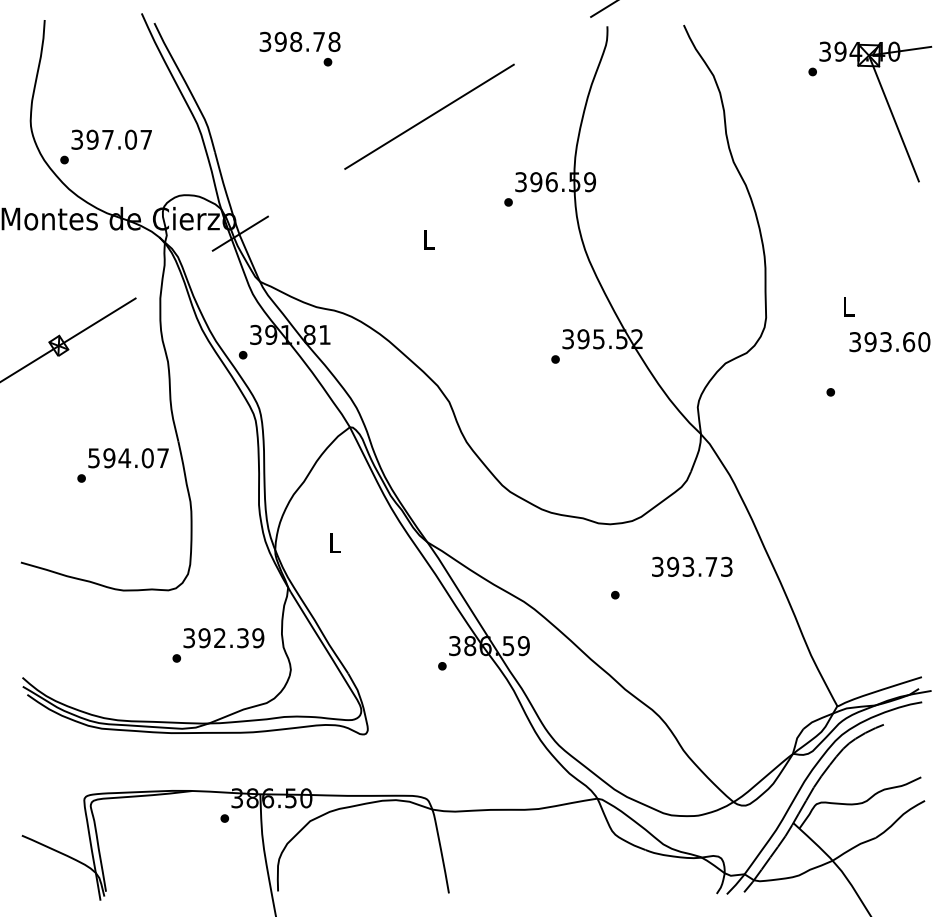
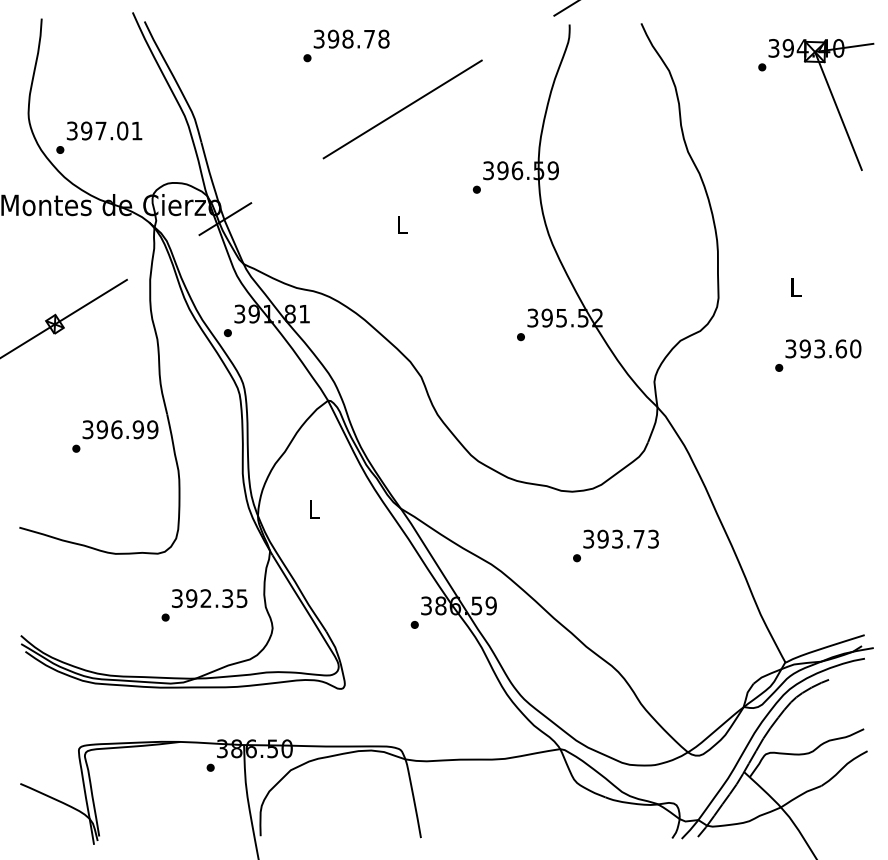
text: (299, 41) -> (351, 38), moved
text: (145, 139) -> (136, 130), 397.07 -> 397.01
text: (889, 342) -> (823, 349), moved
text: (128, 458) -> (120, 430), 594.07 -> 396.99
text: (692, 566) -> (621, 538), moved
text: (258, 637) -> (242, 597), 392.39 -> 392.35

